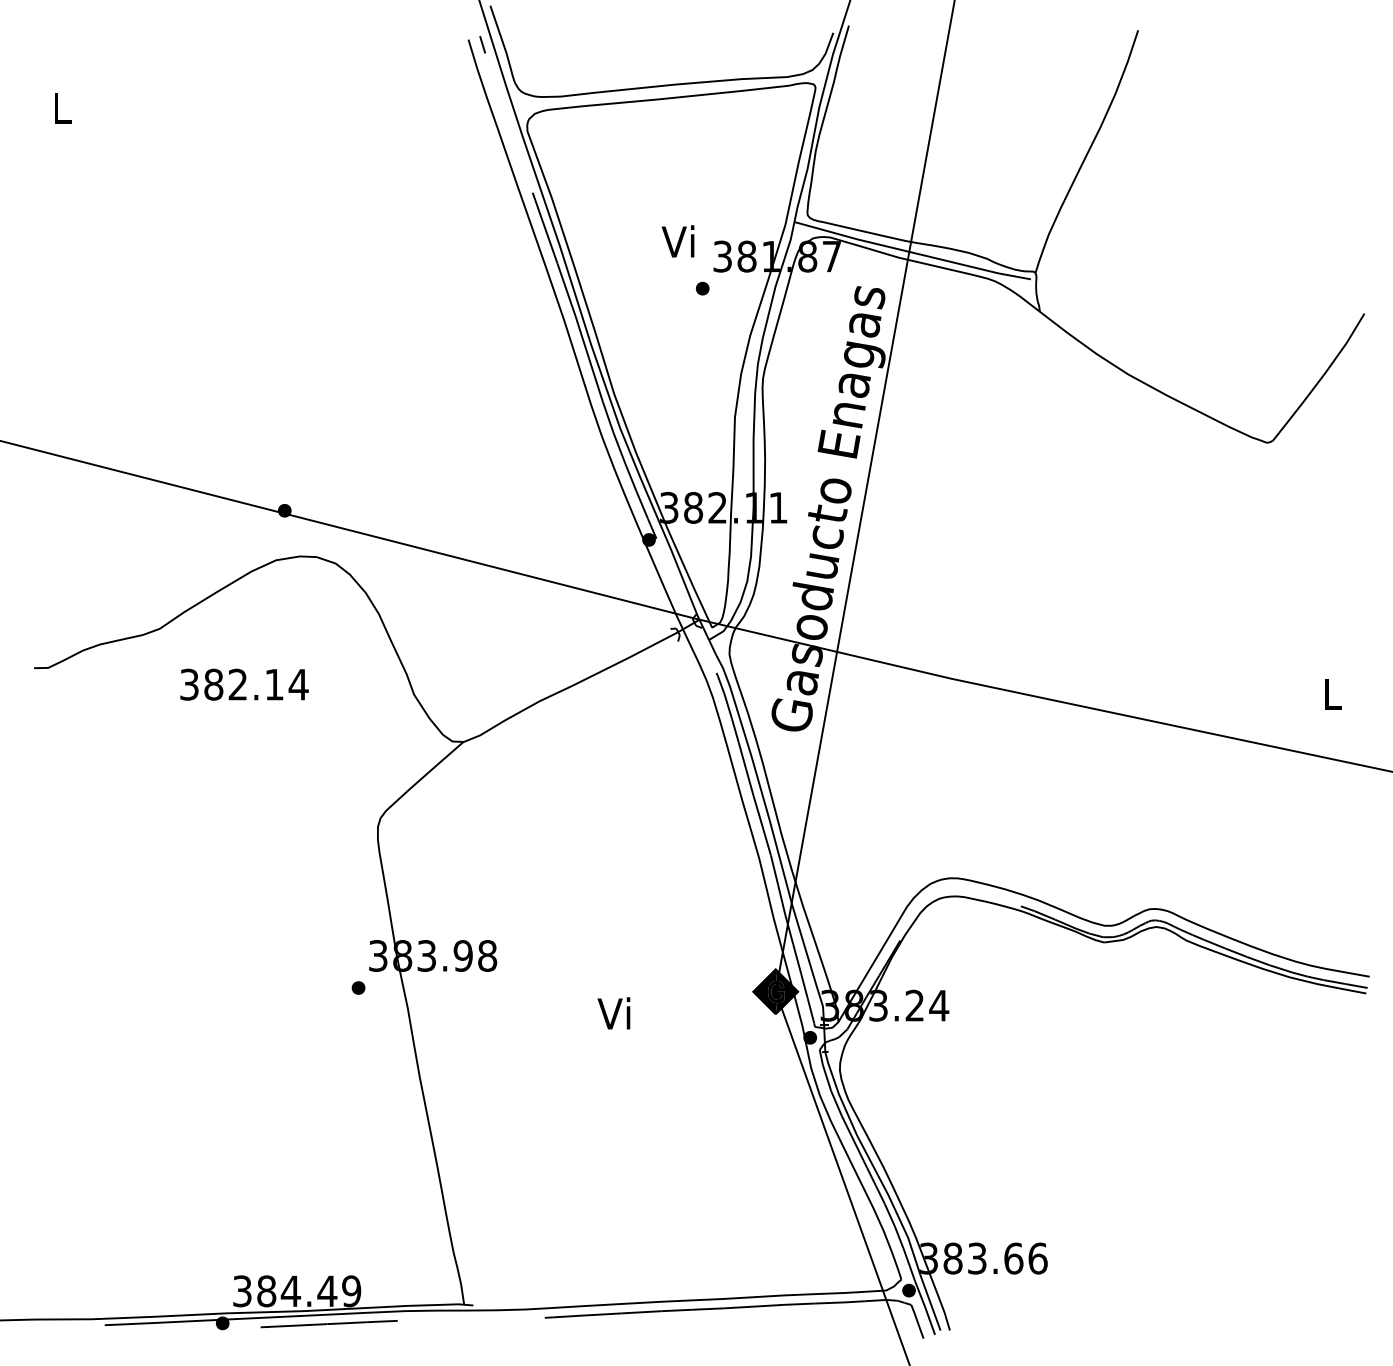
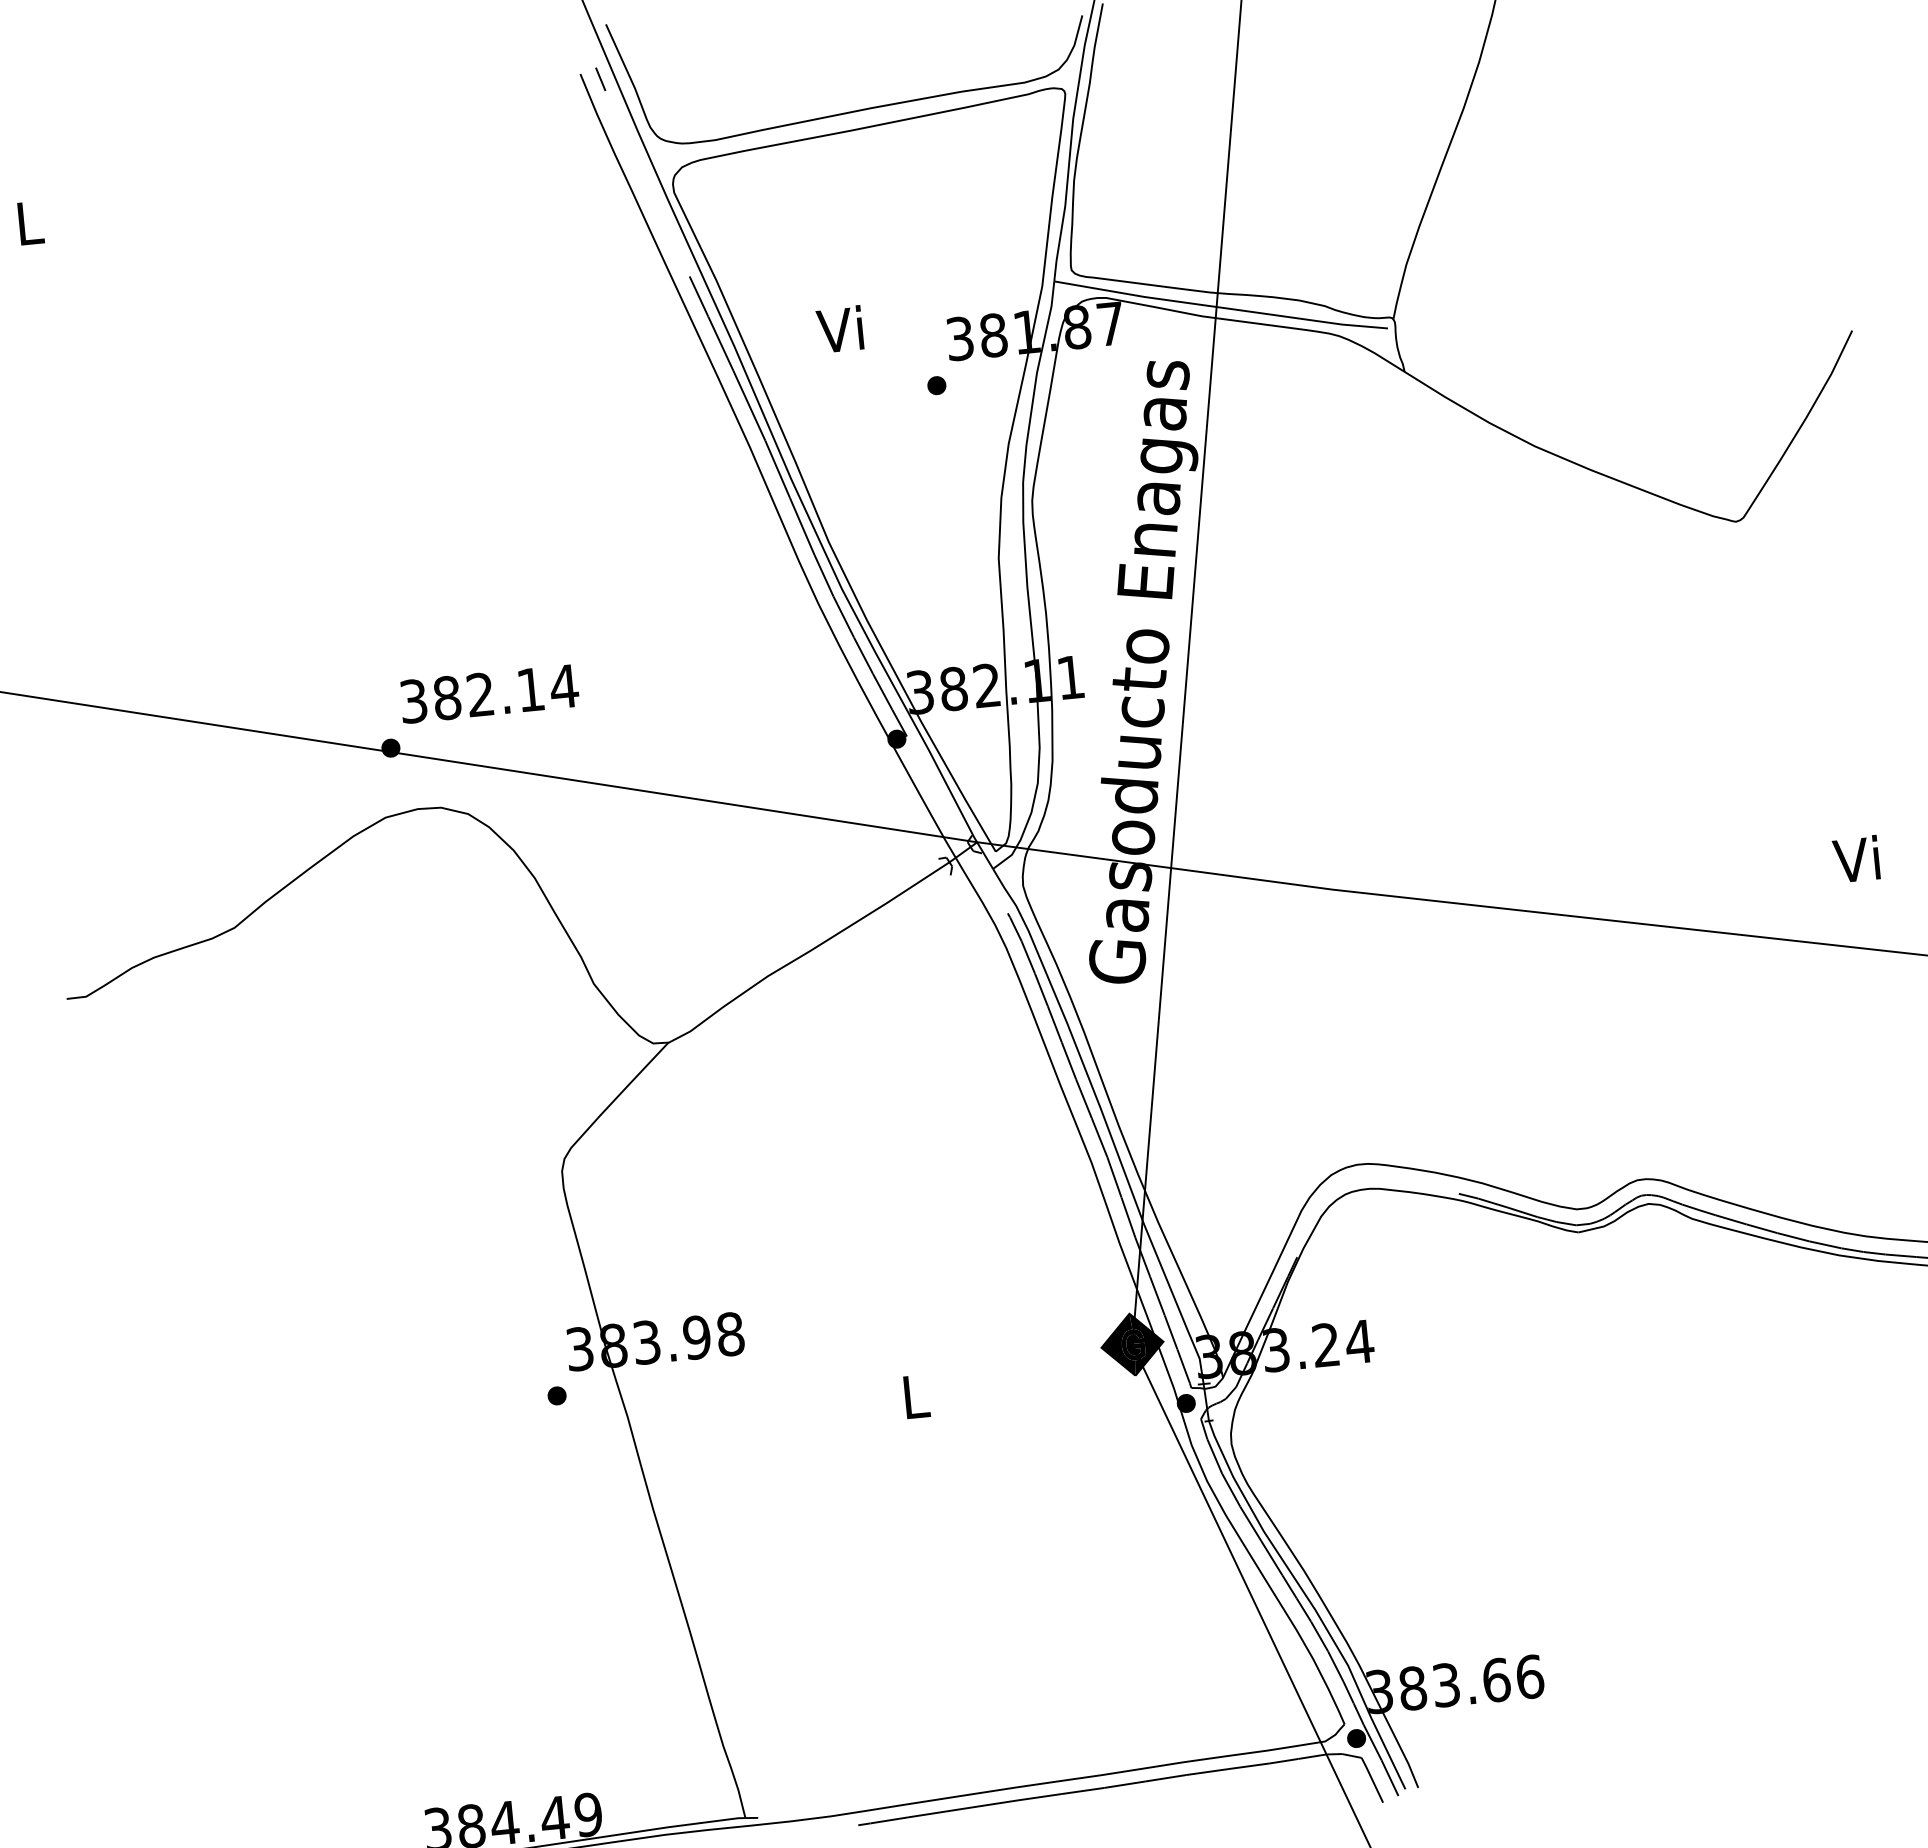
text: (677, 241) -> (839, 329), moved
text: (244, 684) -> (489, 693), moved
text: (1329, 693) -> (1855, 858), L -> Vi
text: (613, 1013) -> (911, 1396), Vi -> L

